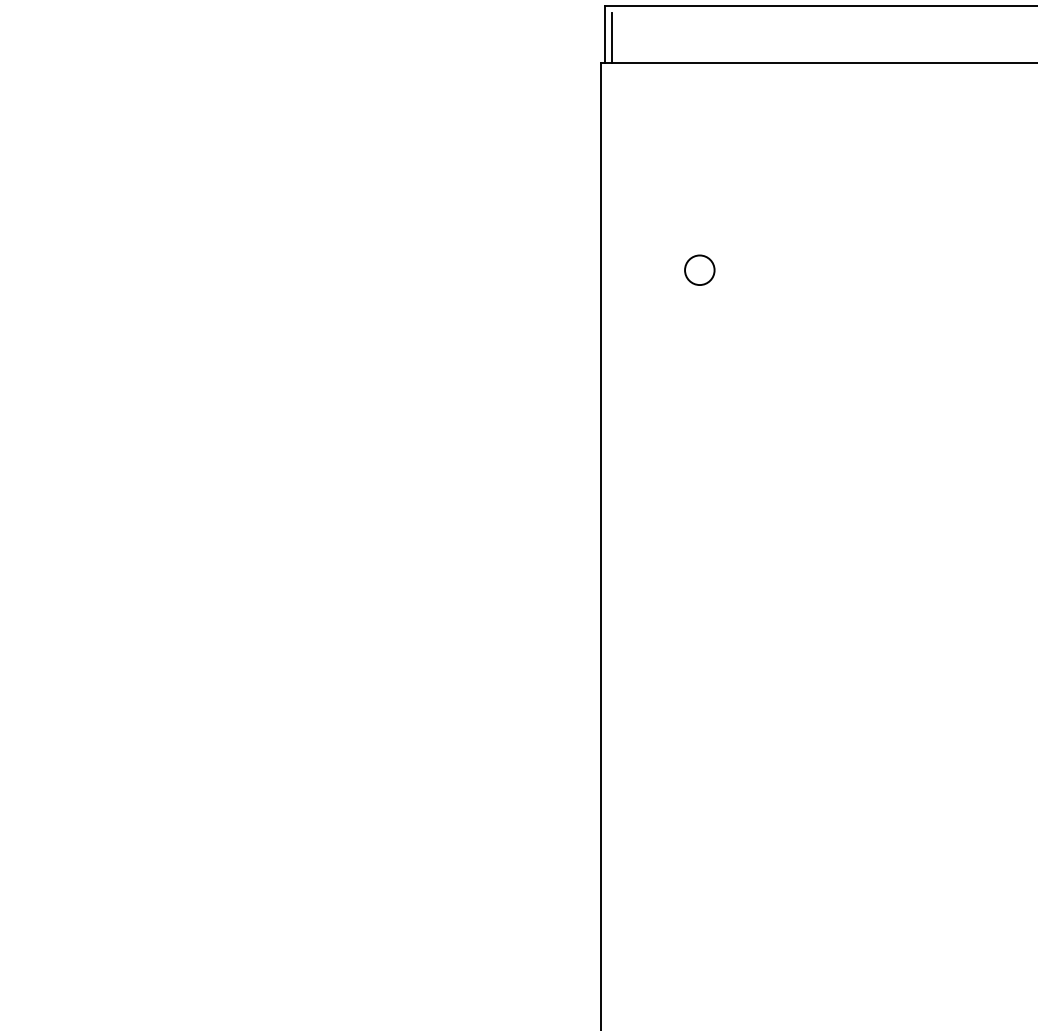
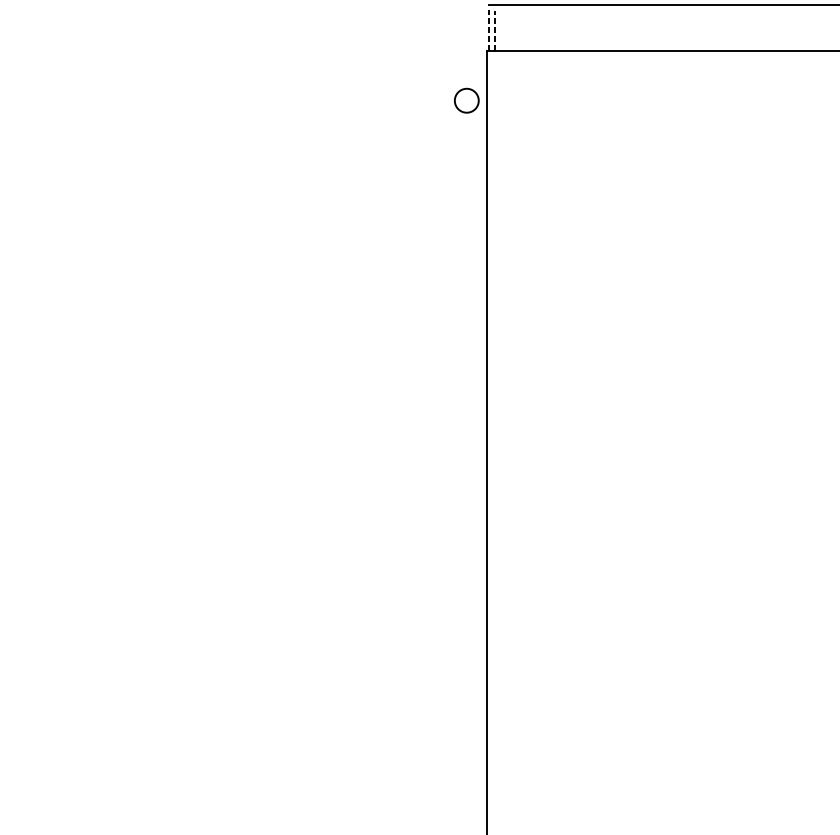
line: (604, 34) -> (489, 28), solid -> dashed
line: (611, 38) -> (494, 31), solid -> dashed
circle: (699, 269) -> (466, 100), moved

